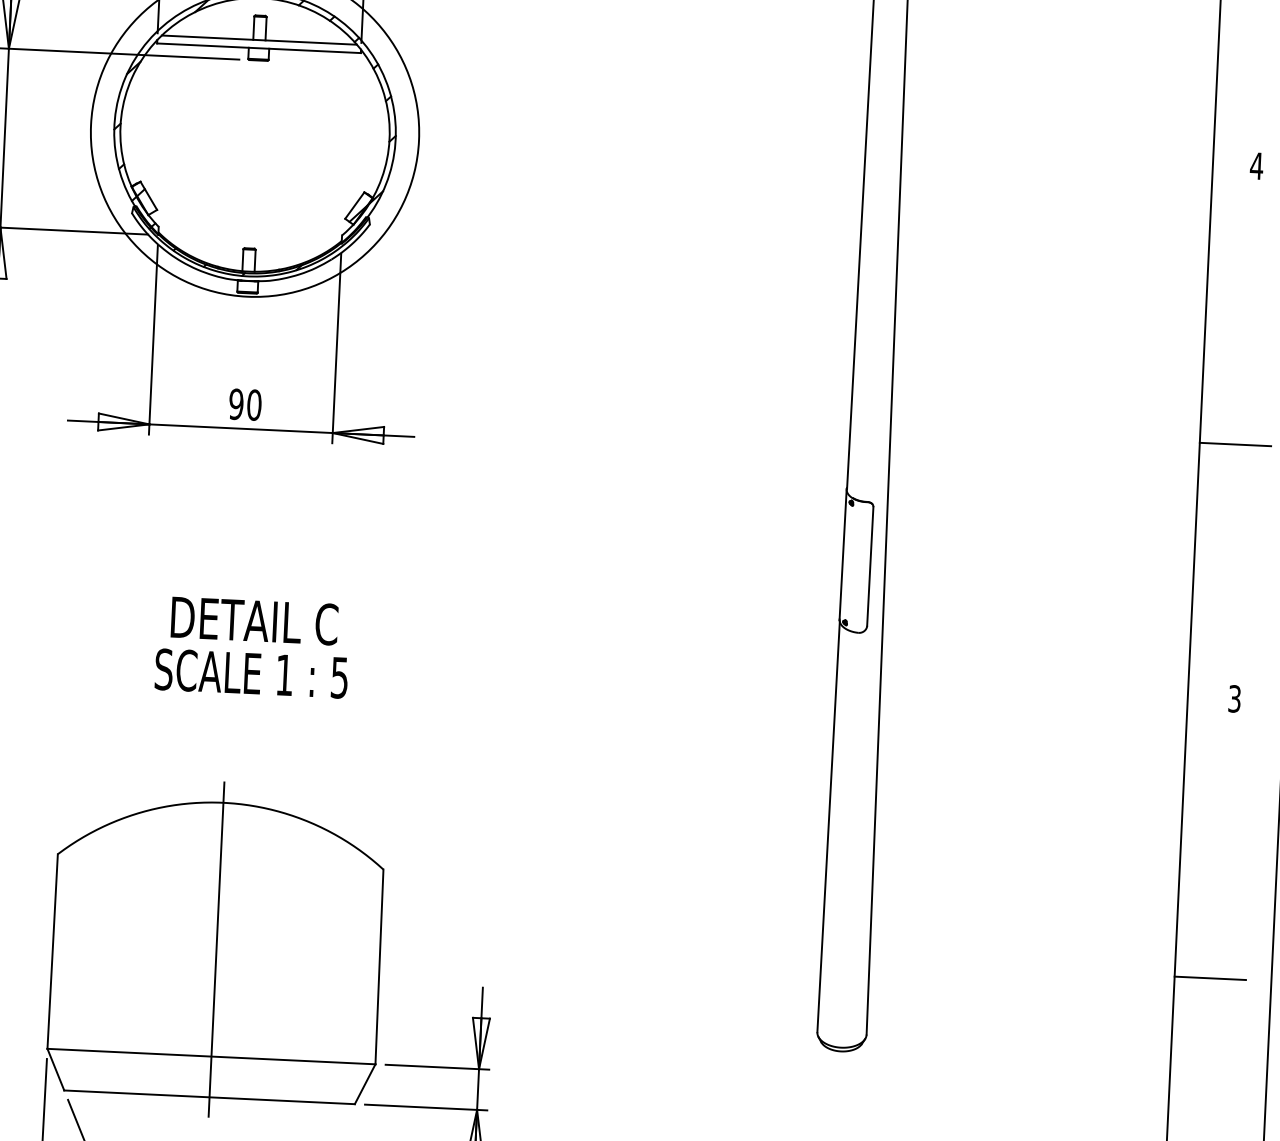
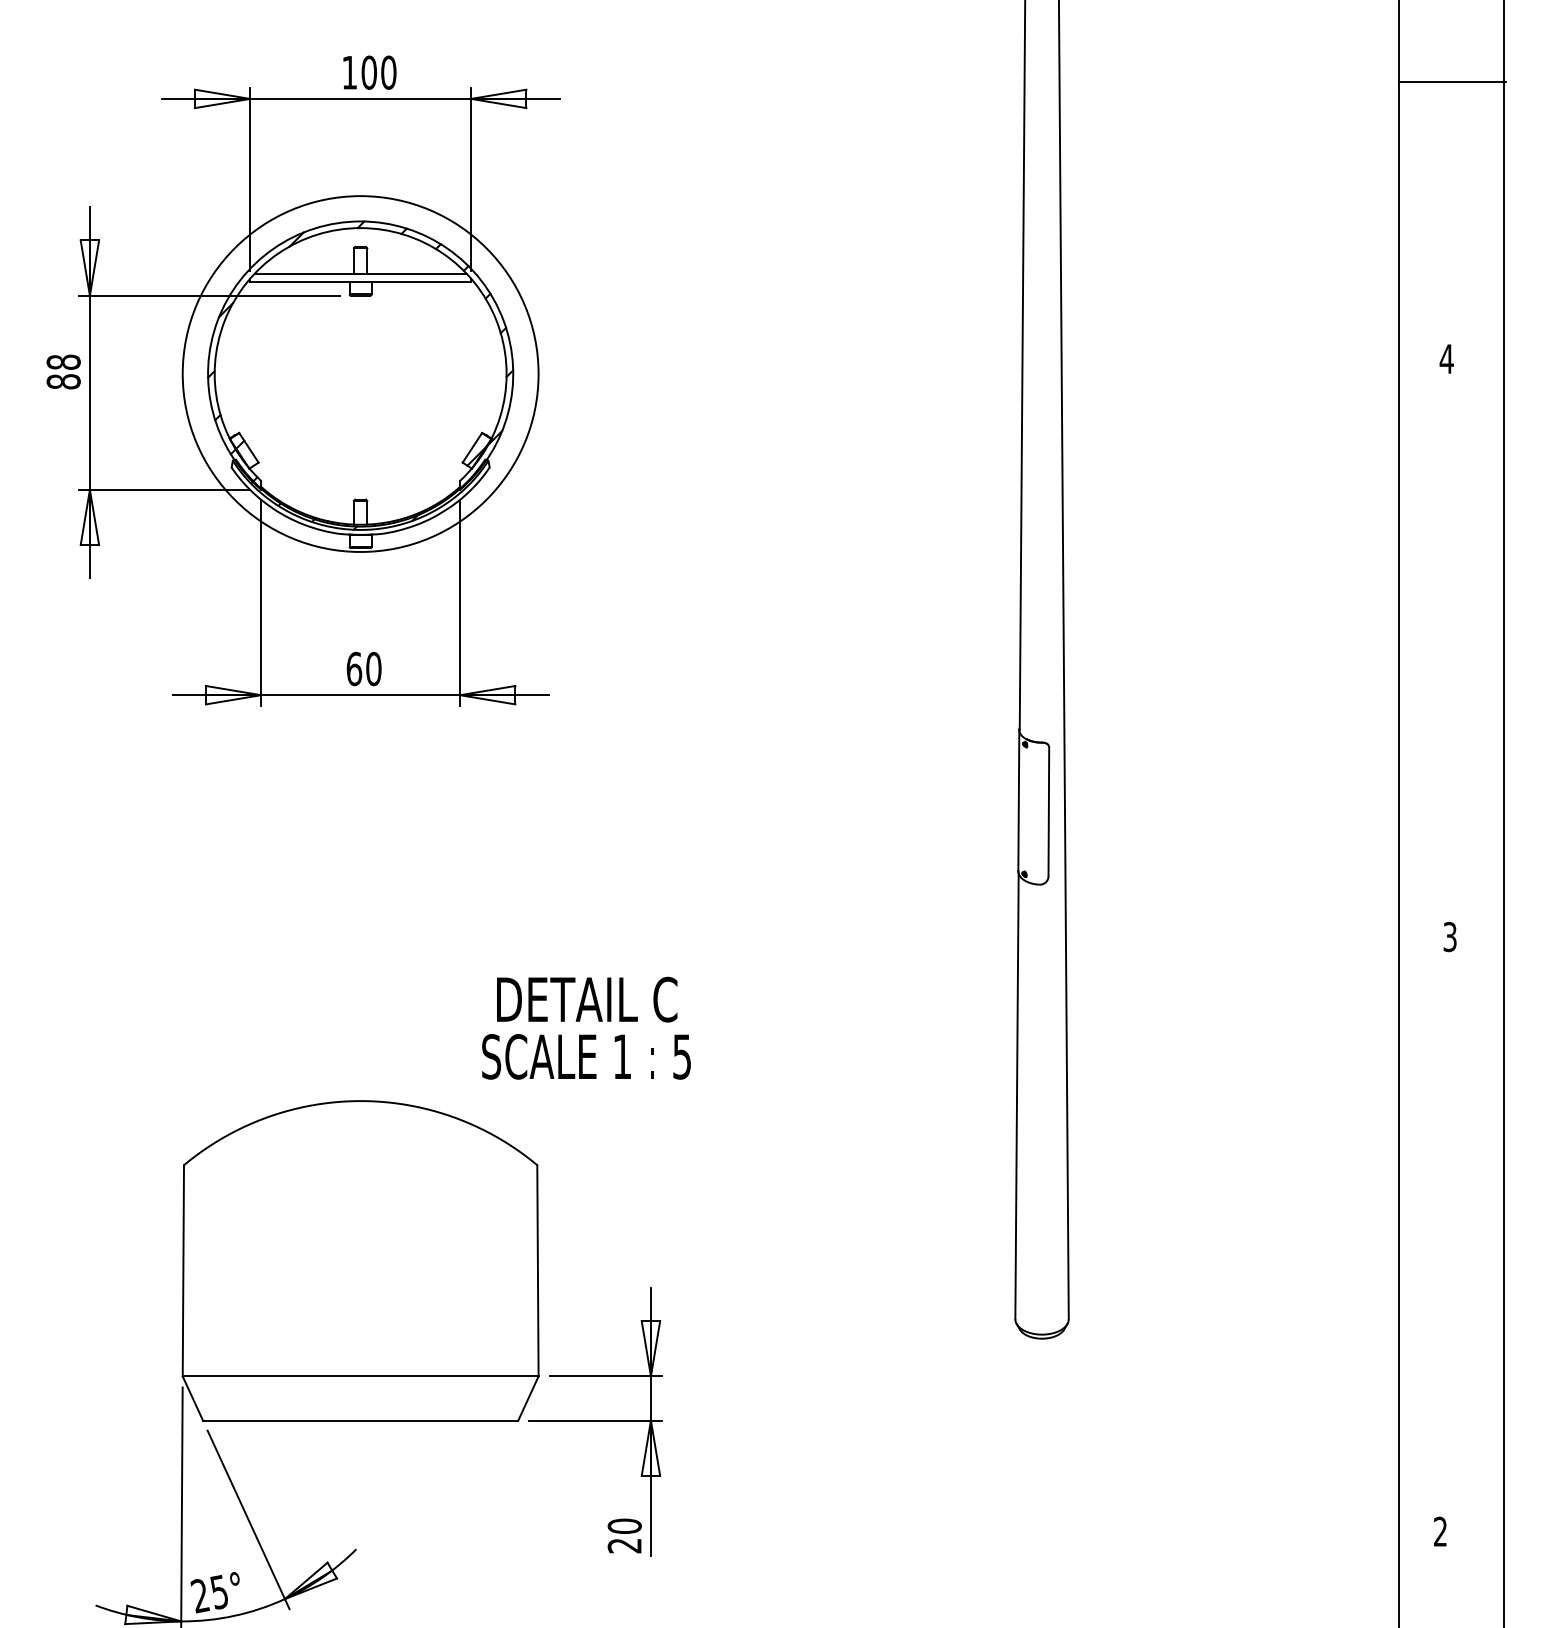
text: (236, 403) -> (354, 668), 90 -> 60
line: (1235, 444) -> (1437, 661), removed
text: (252, 646) -> (586, 1027), moved
line: (216, 948) -> (360, 1259), removed
line: (1209, 978) -> (1437, 1240), removed

